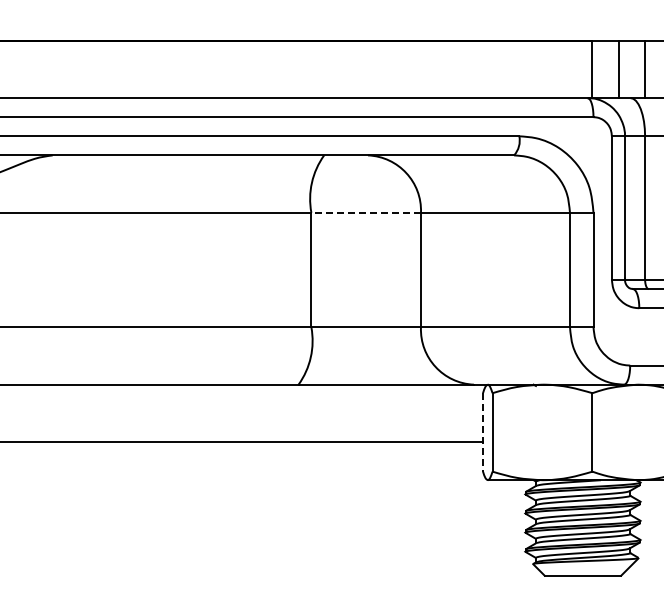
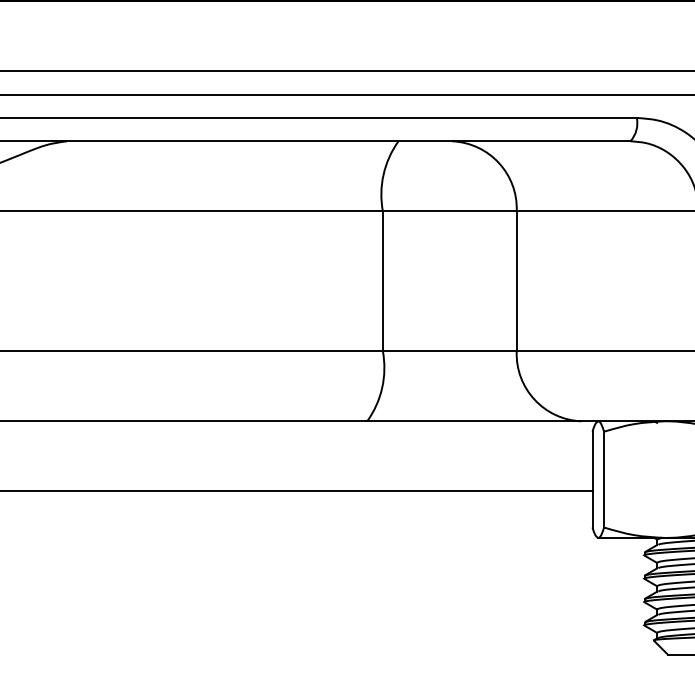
line: (366, 212) -> (450, 211), dashed -> solid
line: (483, 432) -> (593, 479), dashed -> solid

